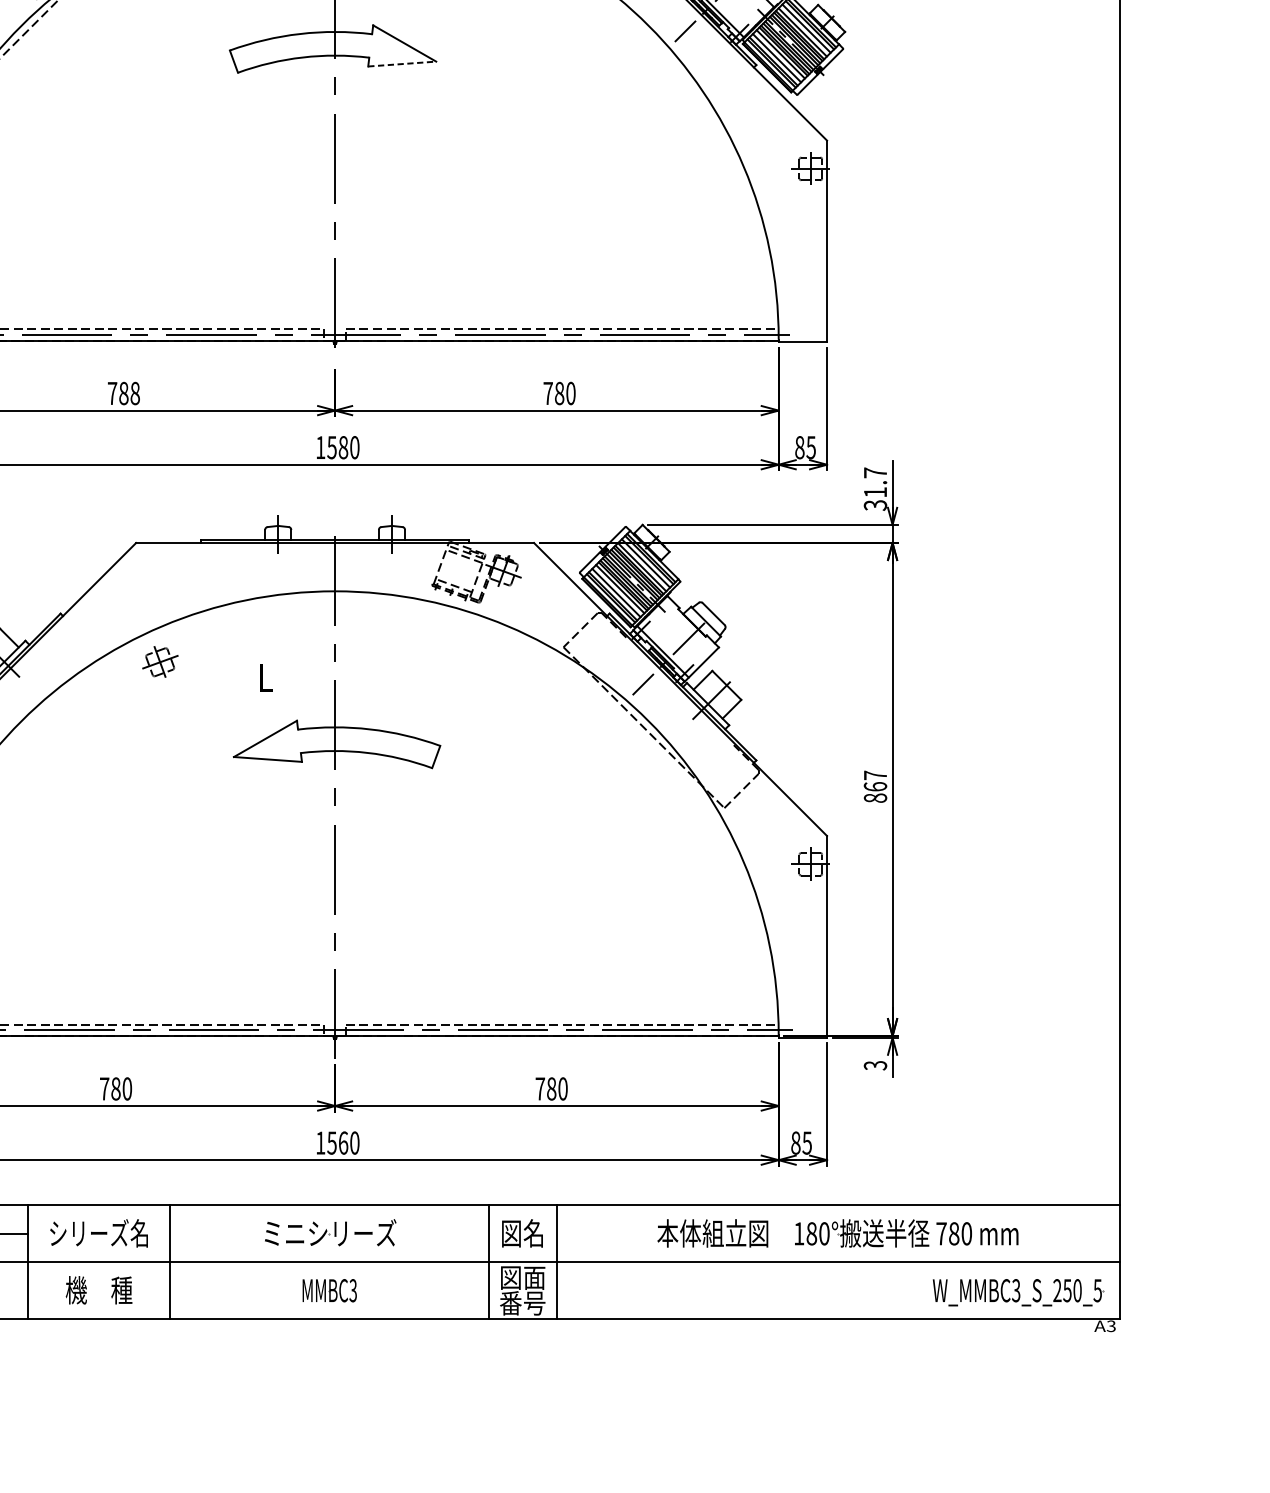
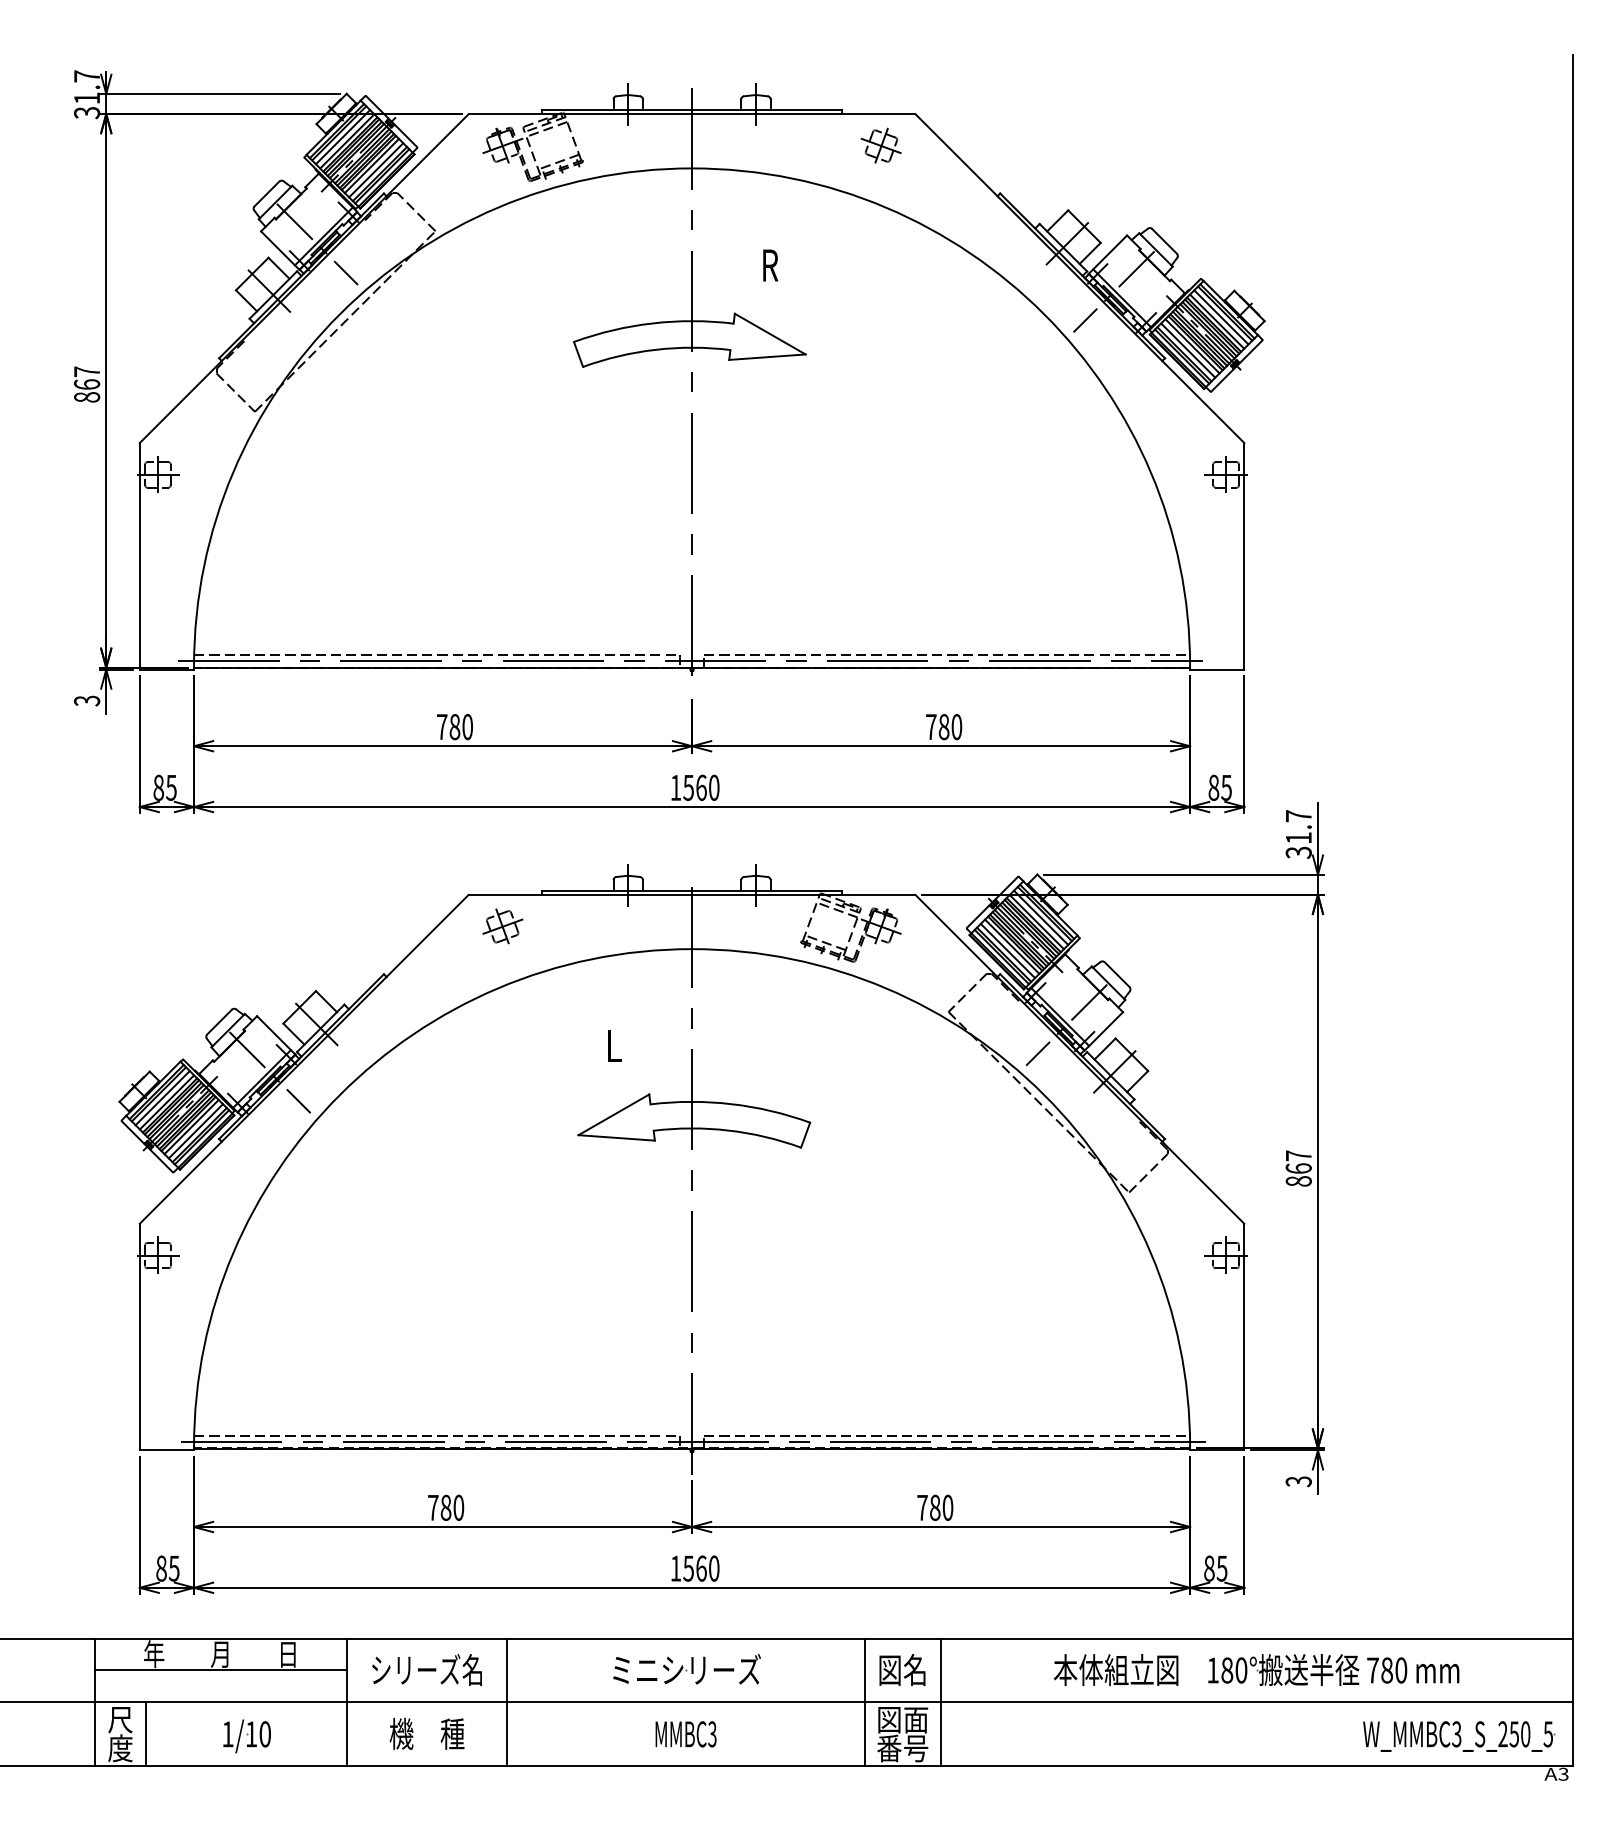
line: (402, 64) -> (767, 357), dashed -> solid
text: (135, 393) -> (467, 726), 788 -> 780
text: (343, 447) -> (701, 787), 1580 -> 1560
part: (160, 662) -> (502, 926), moved

